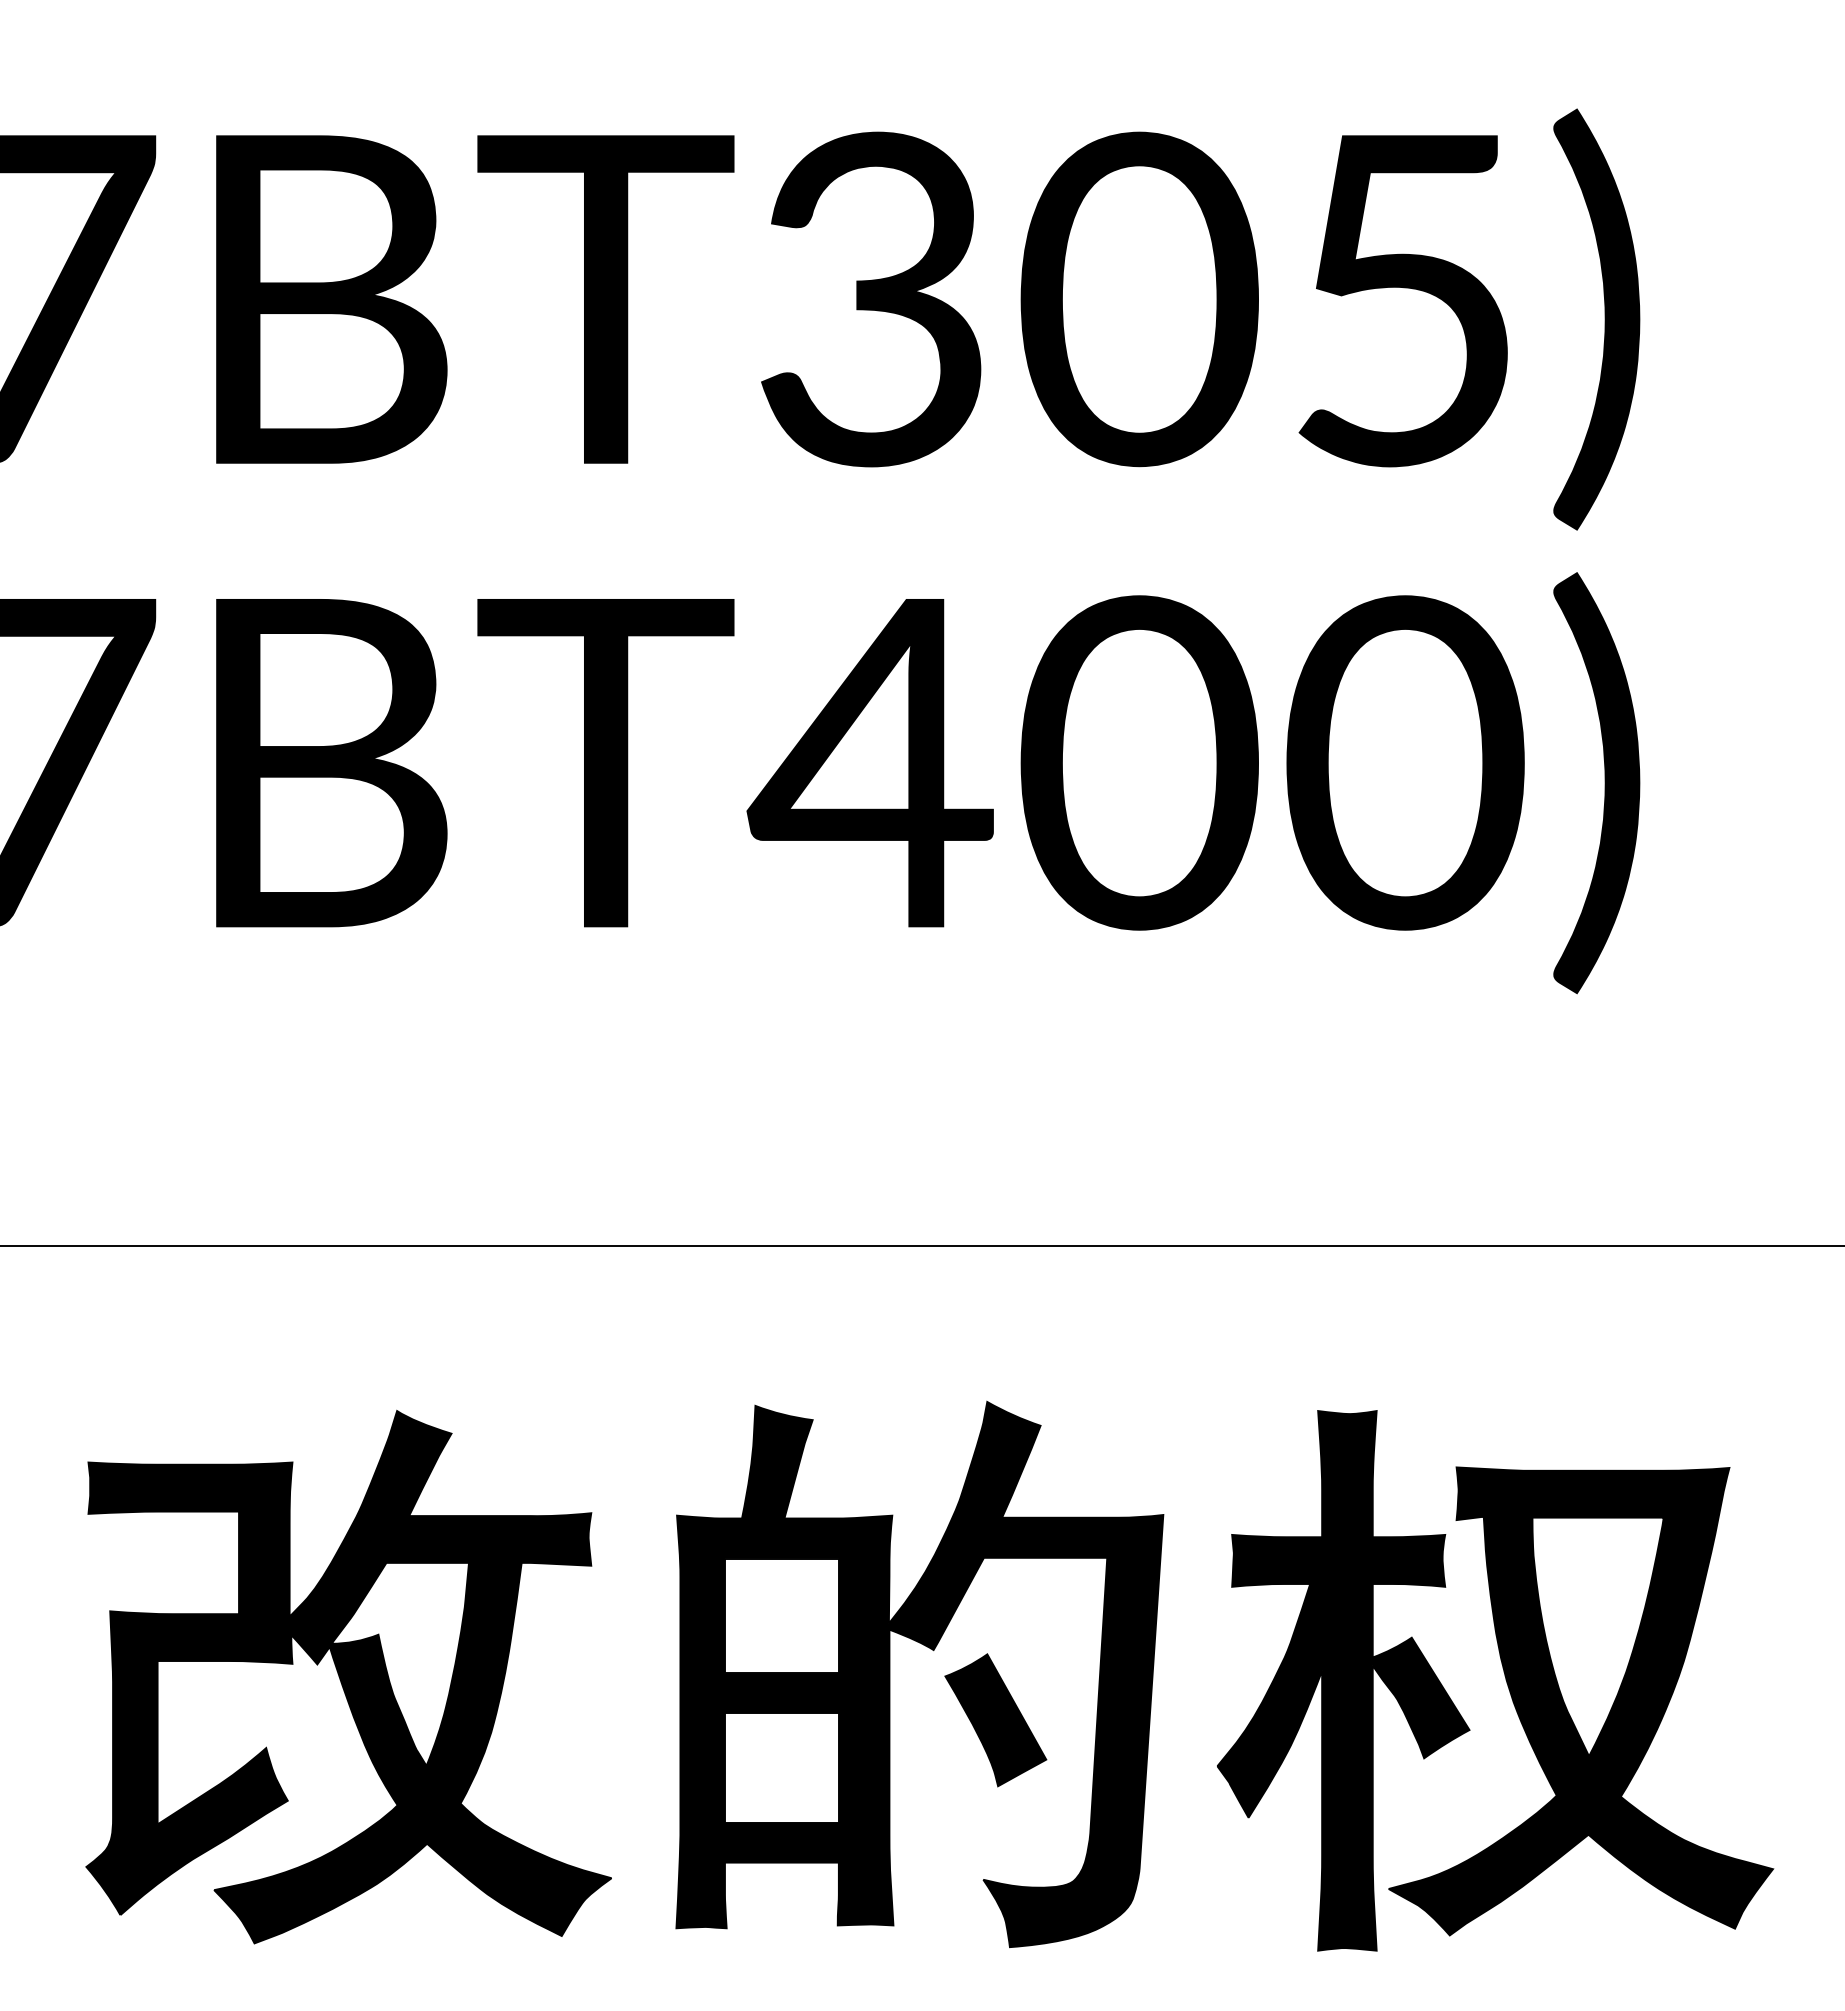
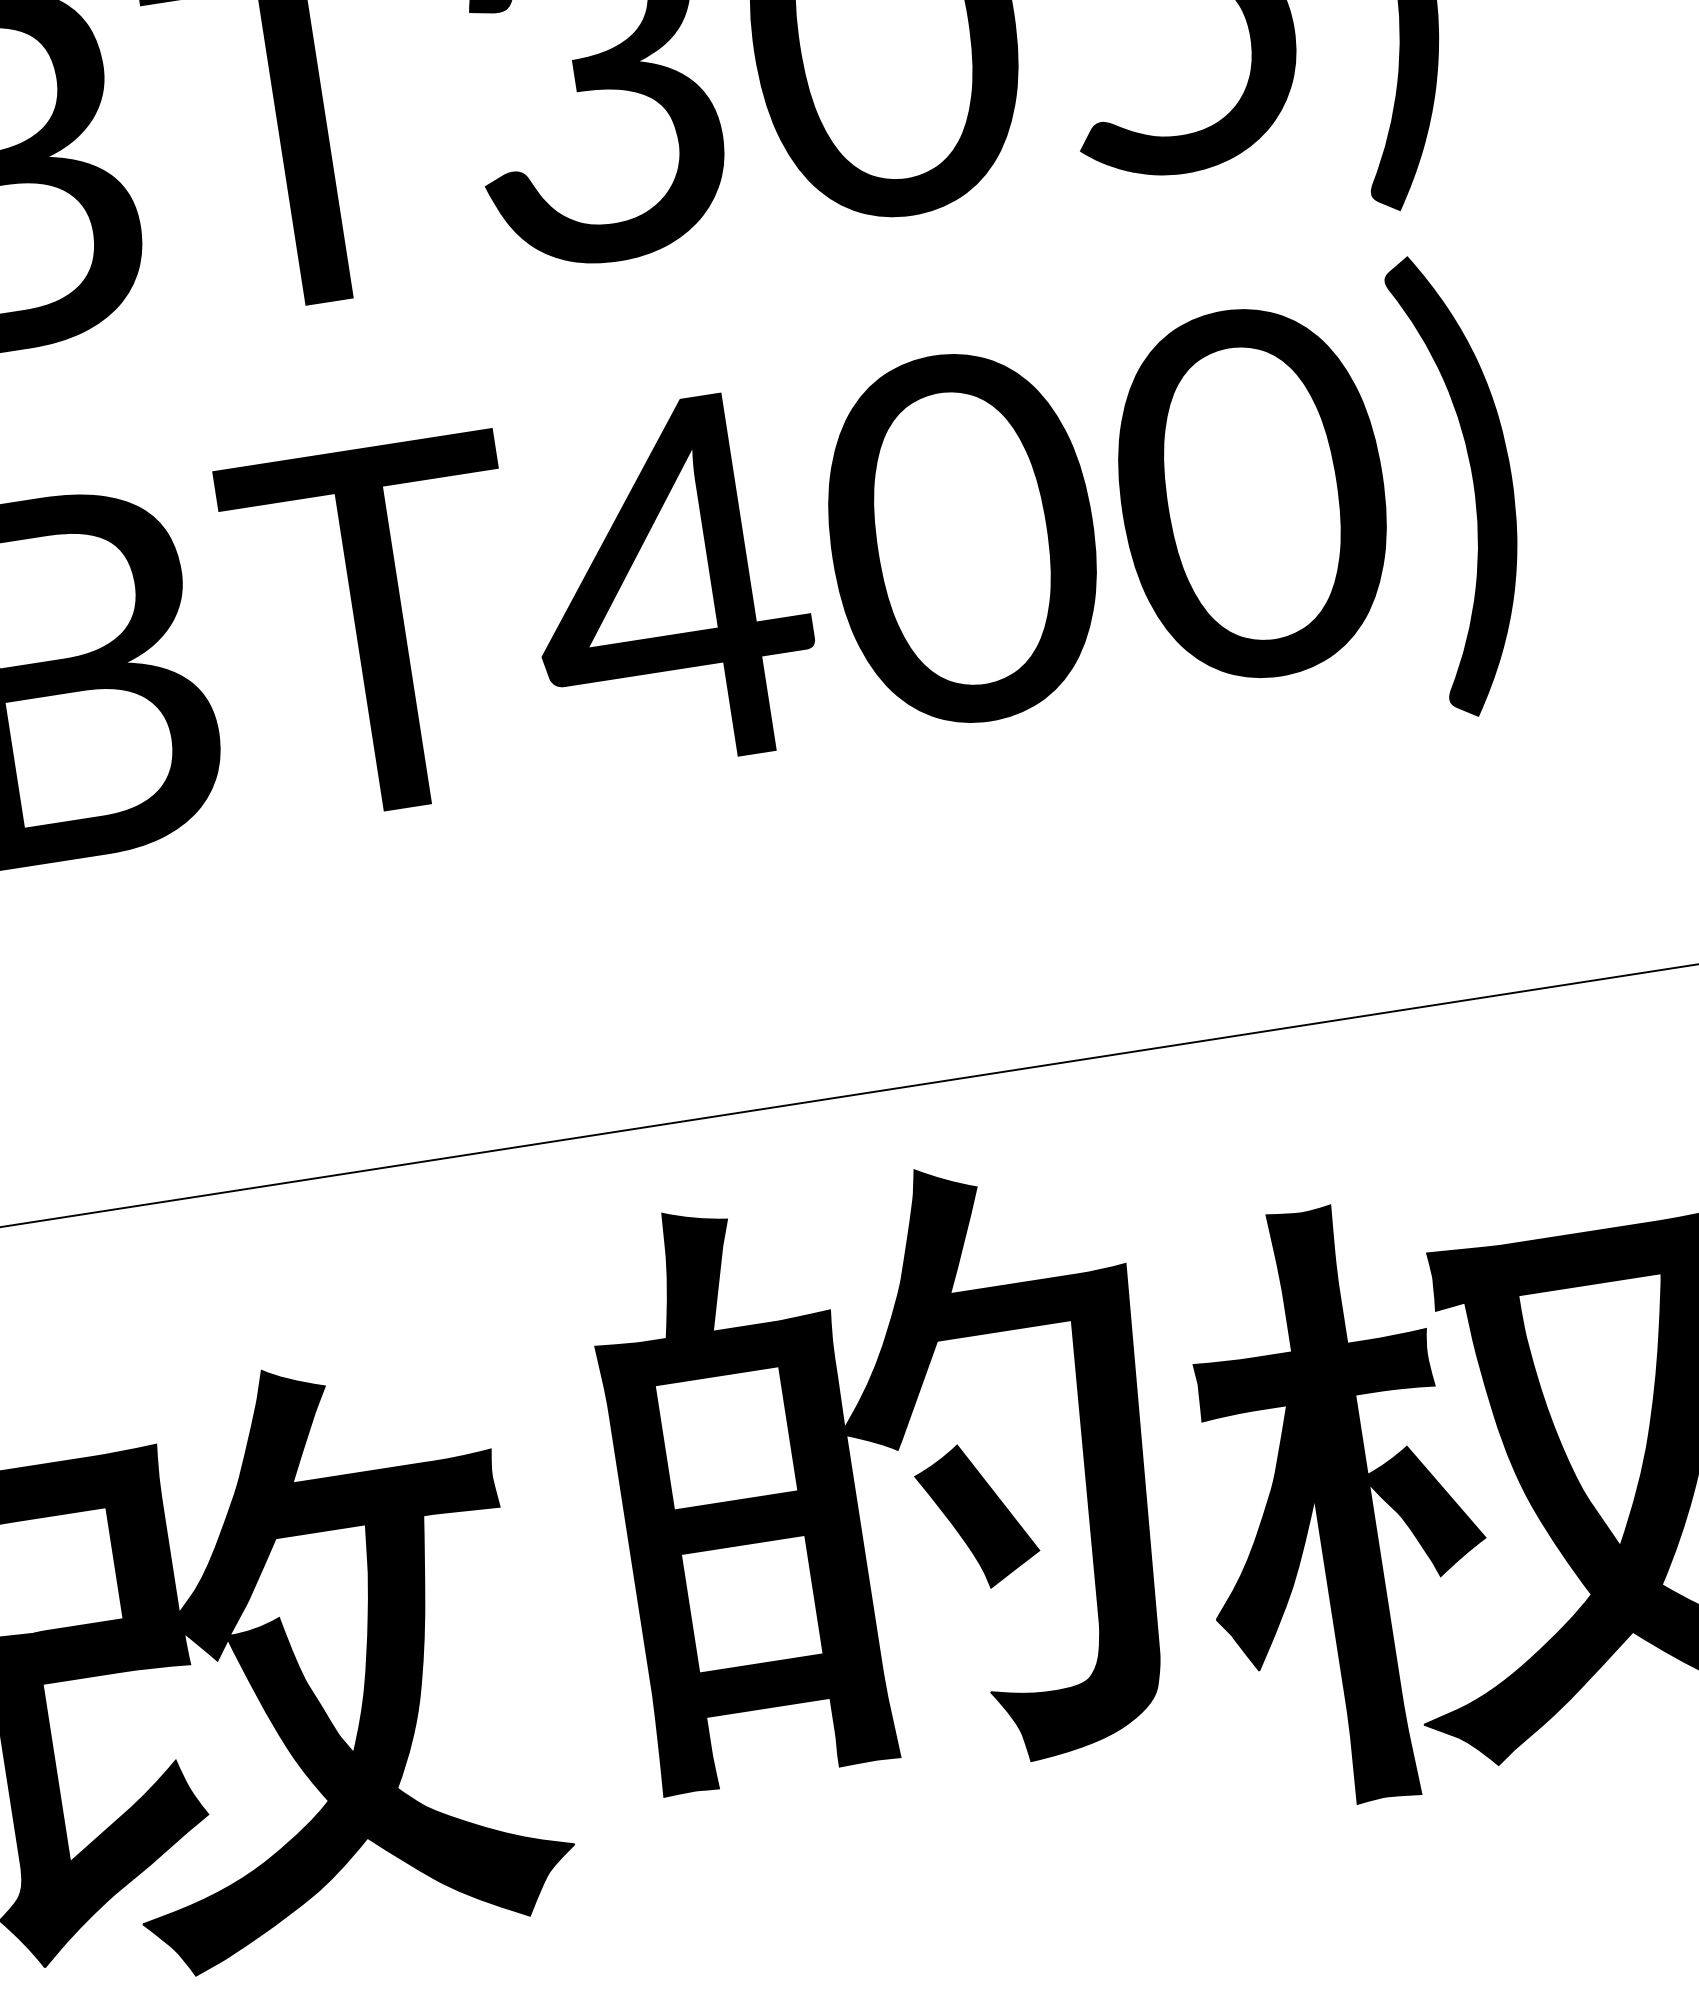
part: (944, 1675) -> (913, 1475), moved

